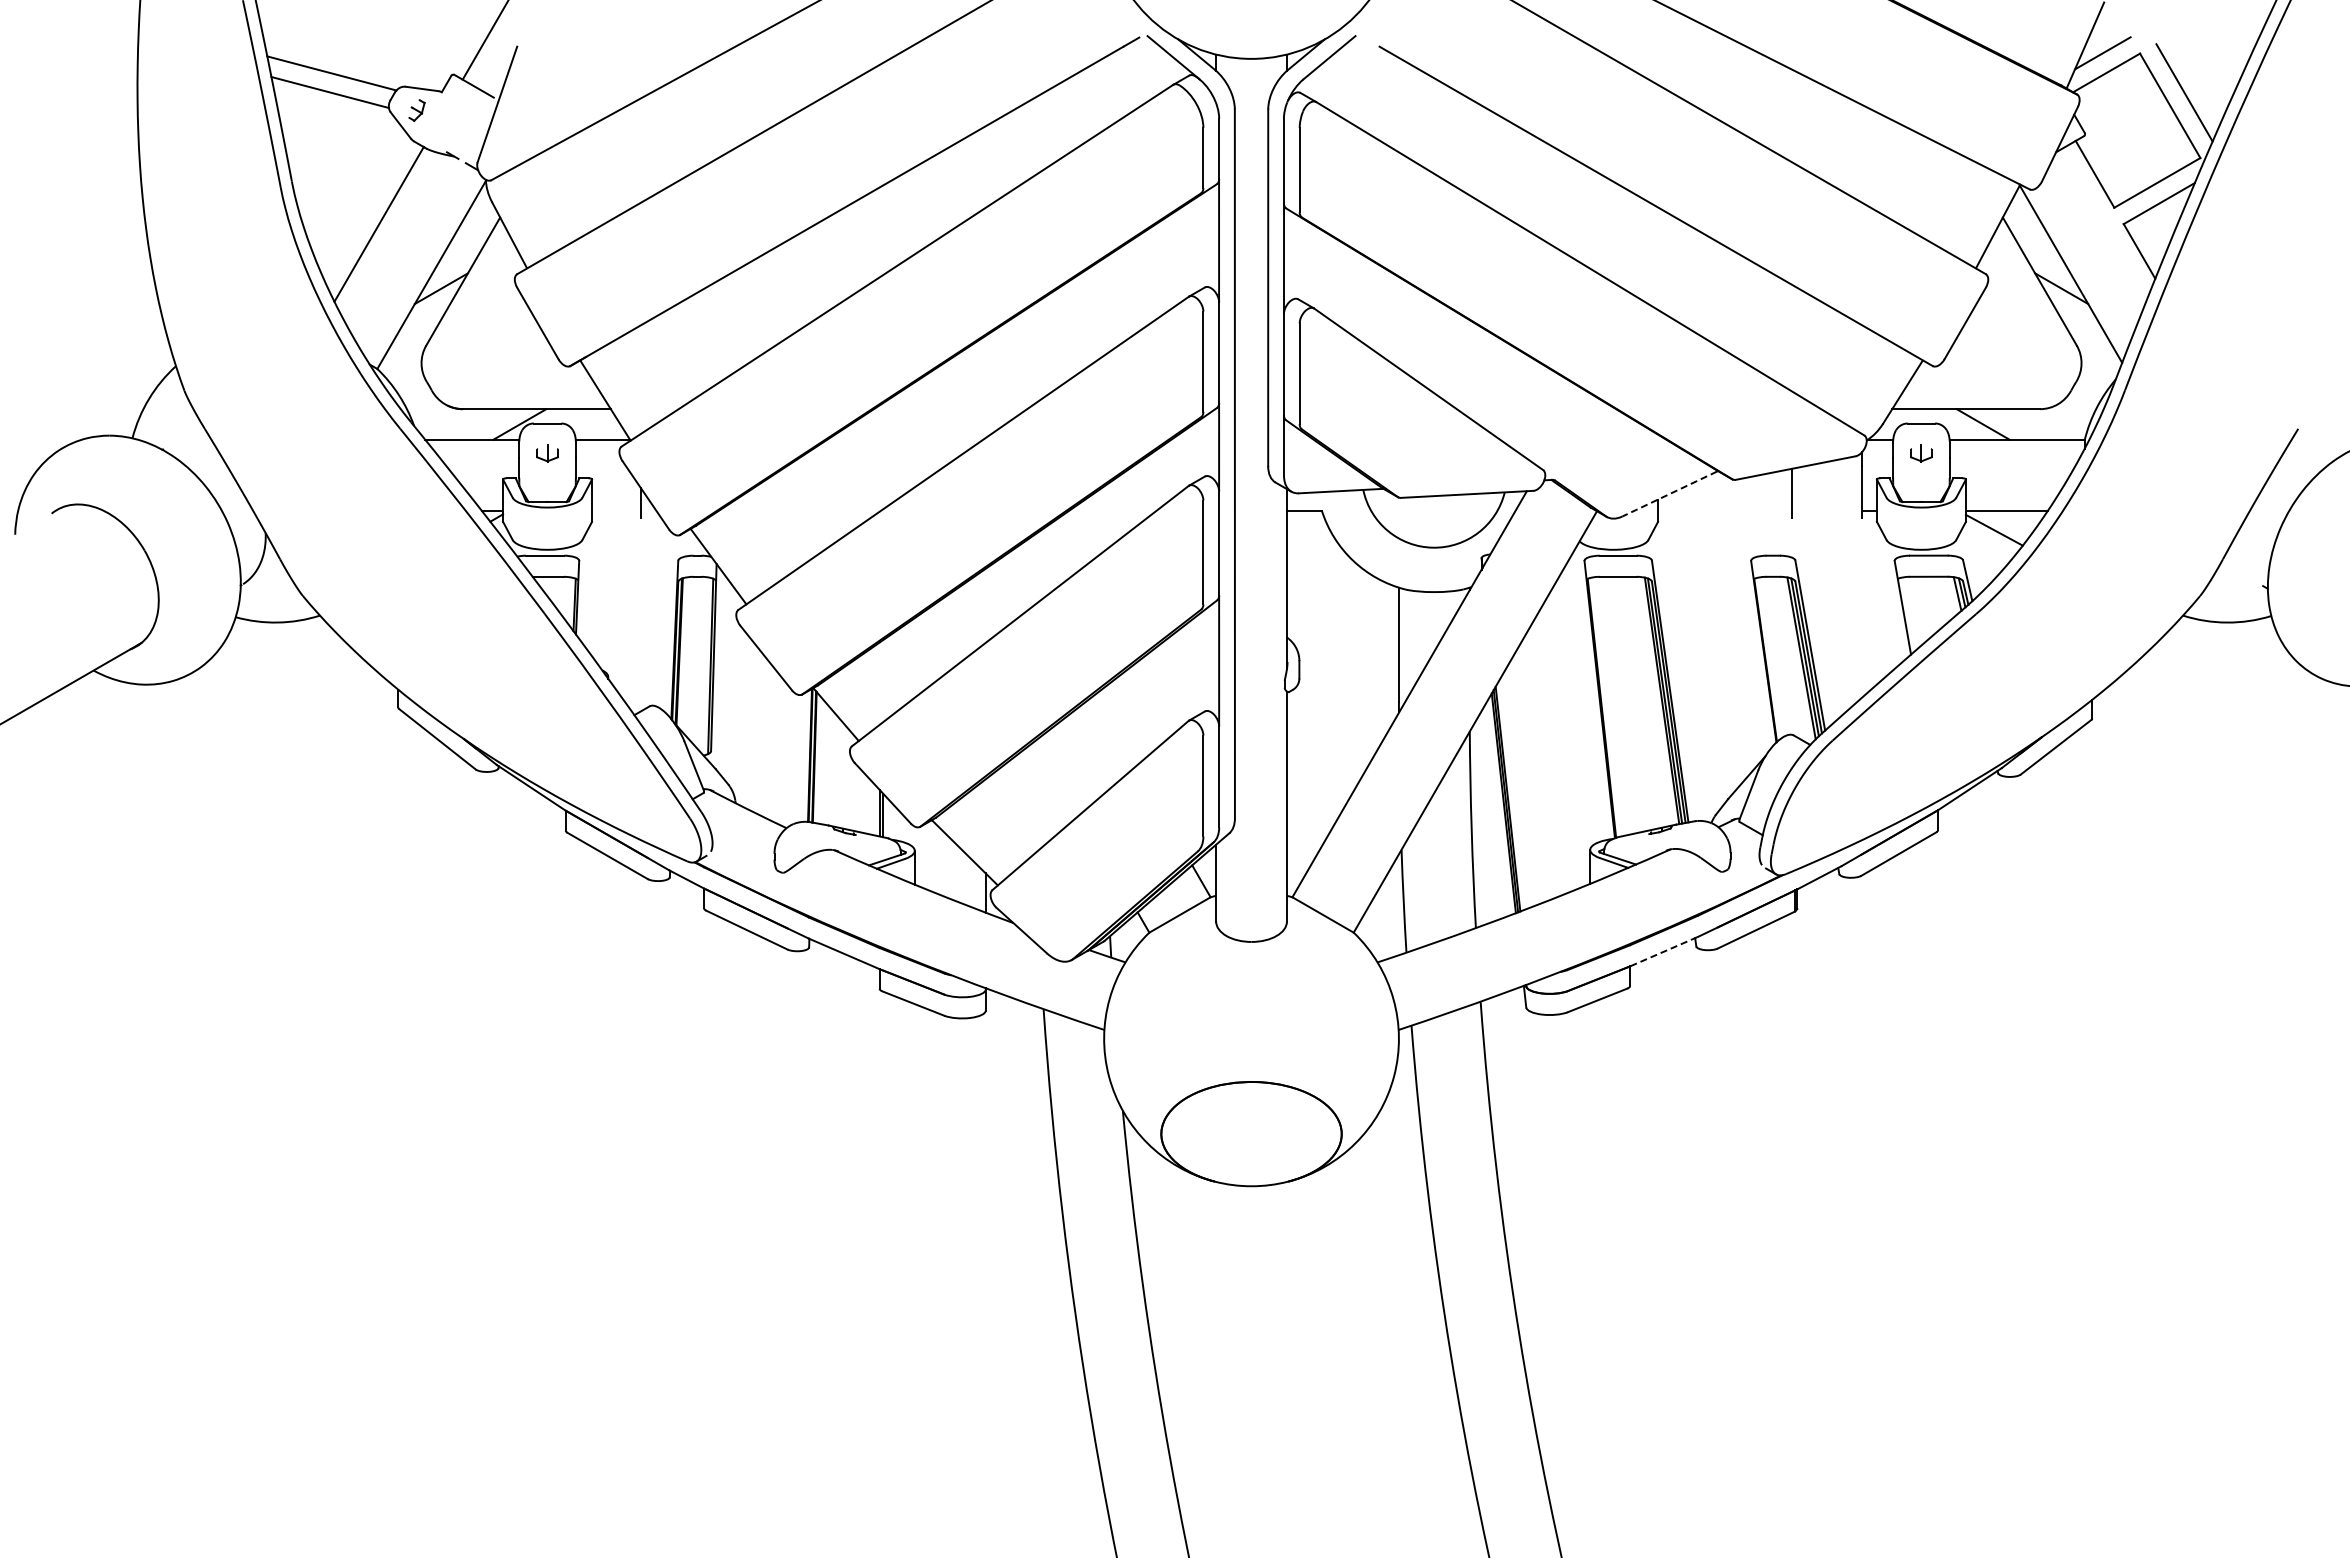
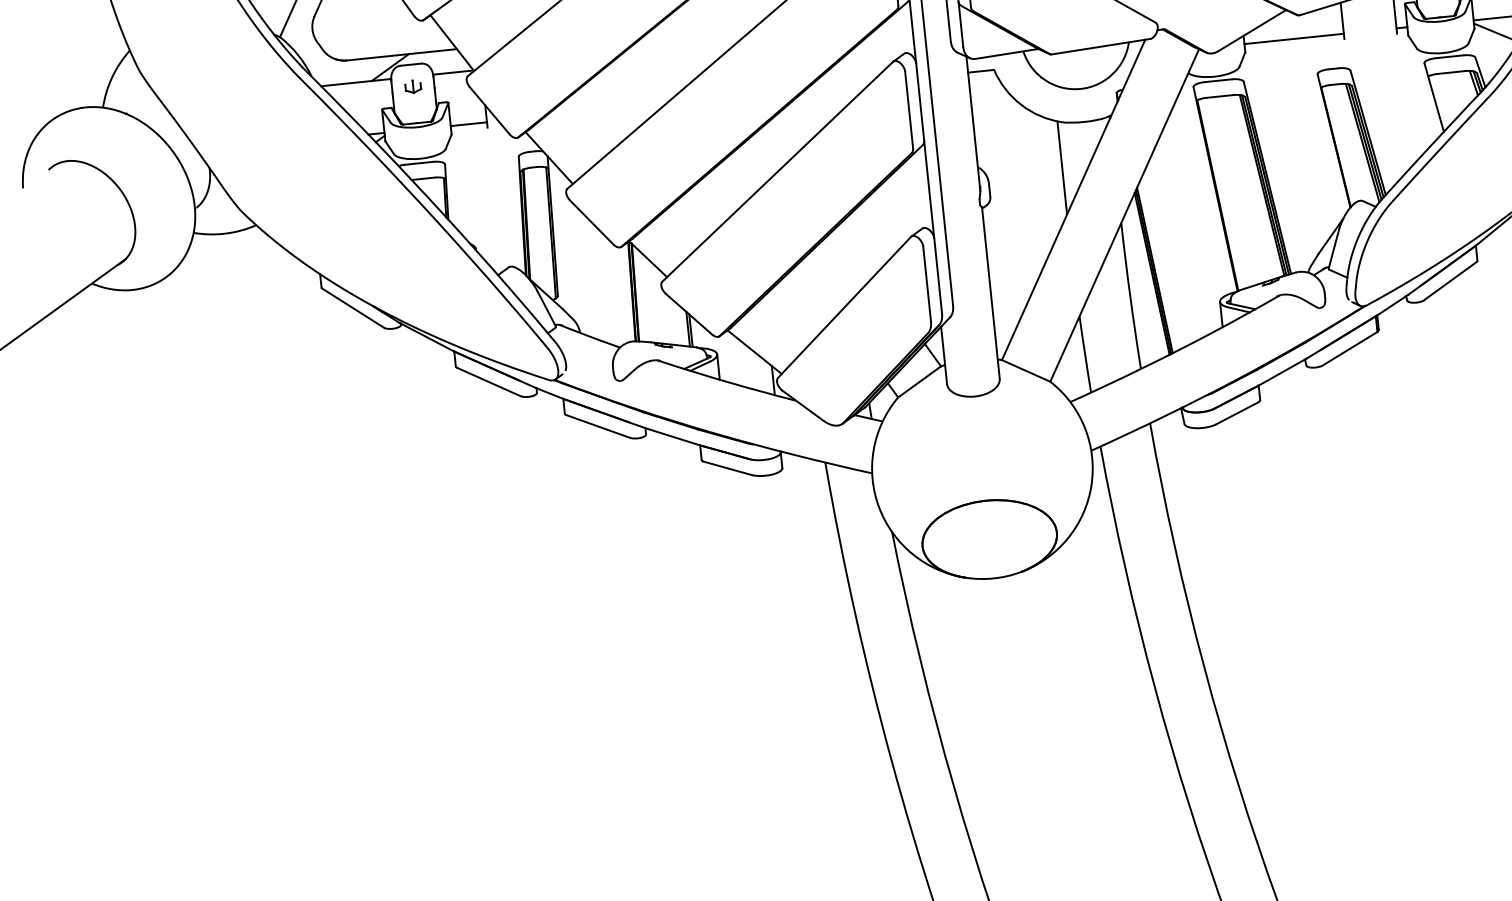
line: (1669, 494) -> (1251, 31), dashed -> solid
line: (616, 510) -> (468, 124), added
line: (1724, 510) -> (1293, 38), added
line: (1664, 951) -> (1283, 371), dashed -> solid

